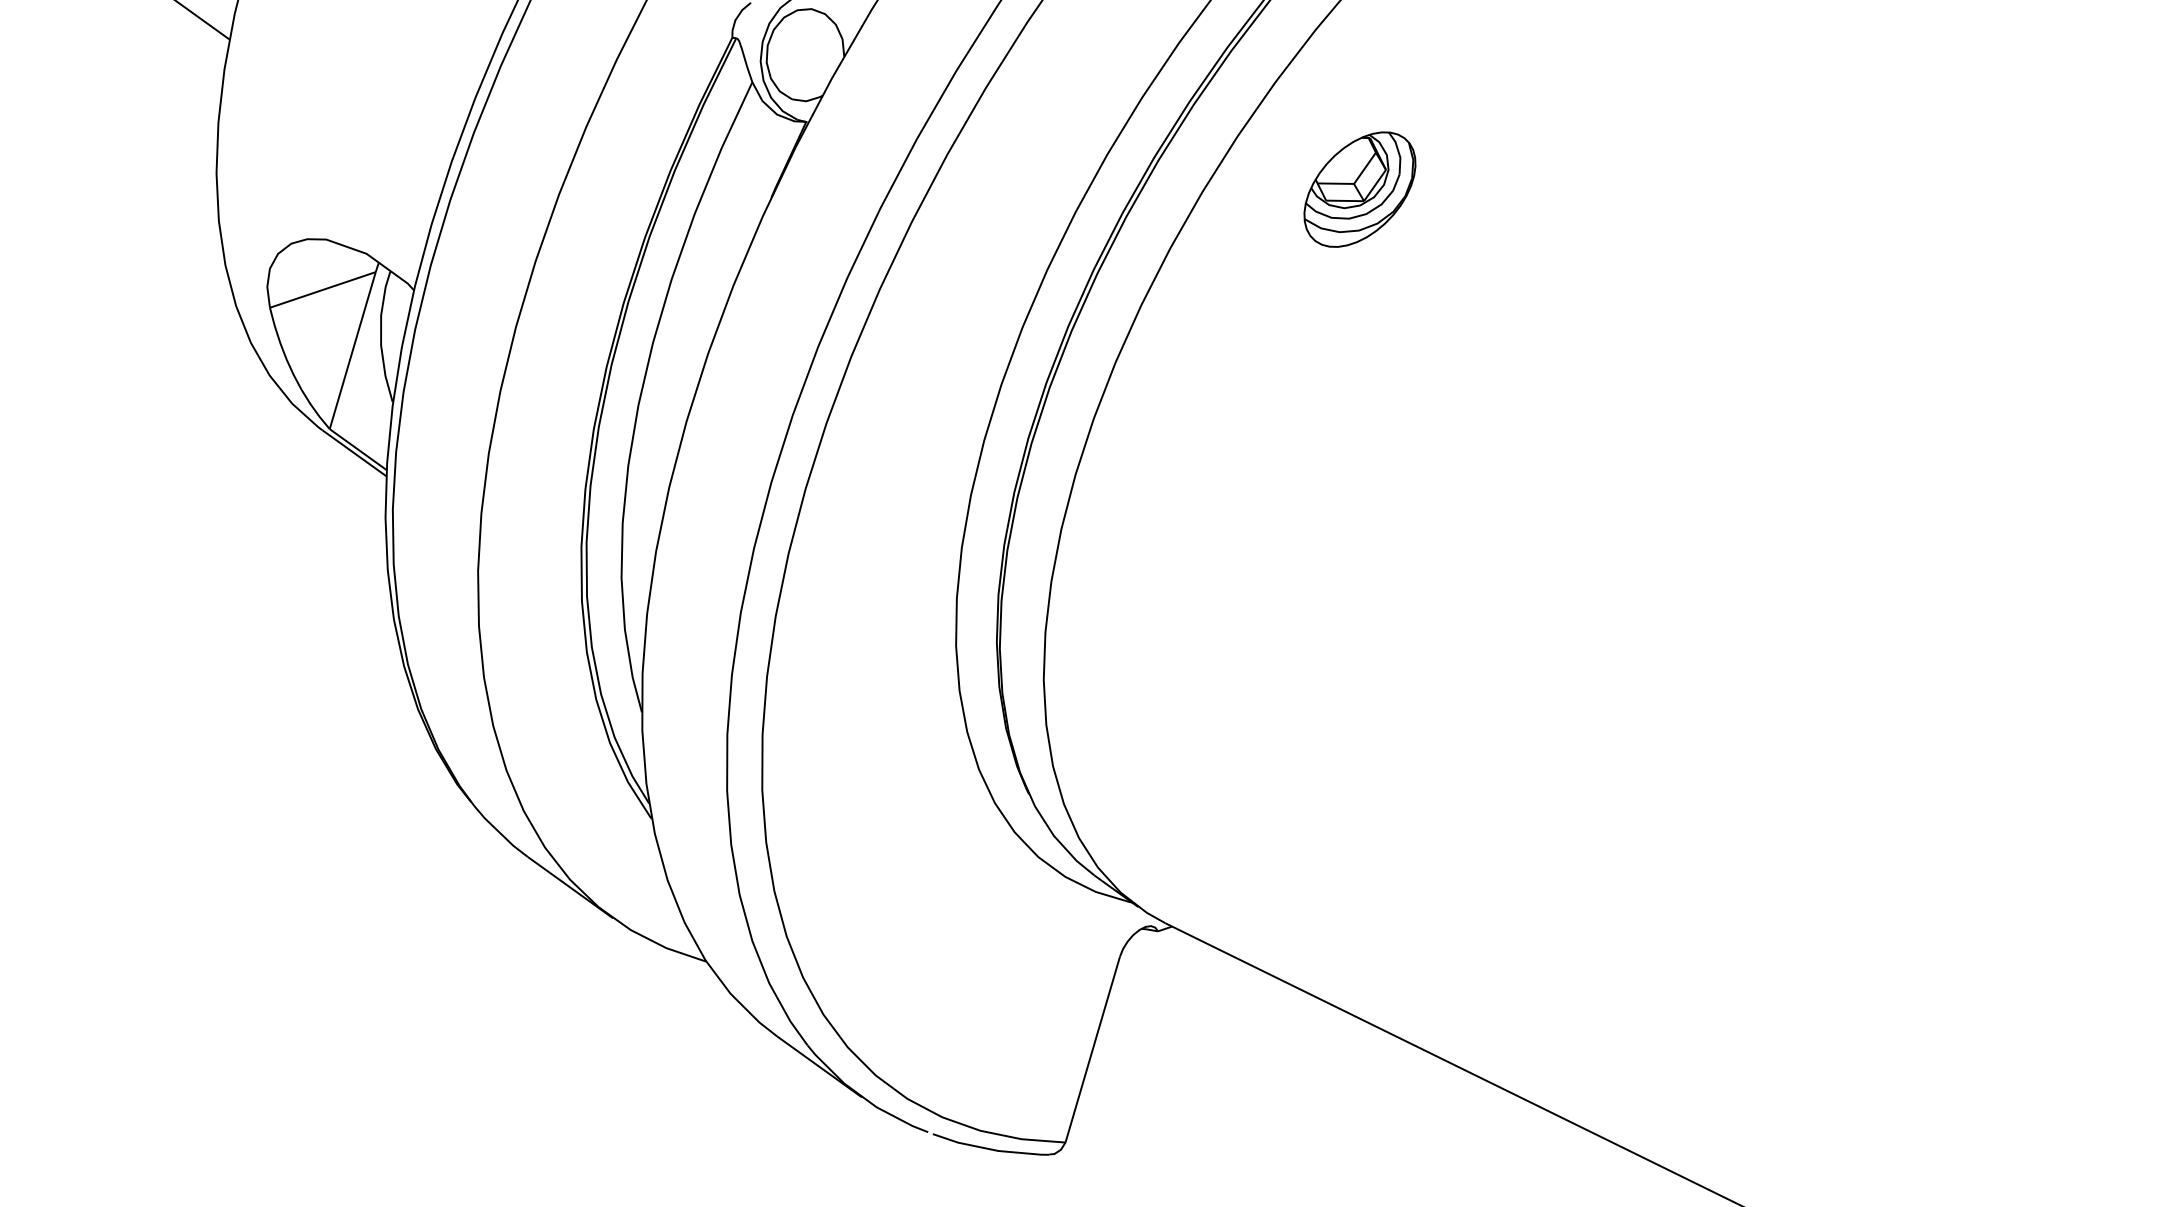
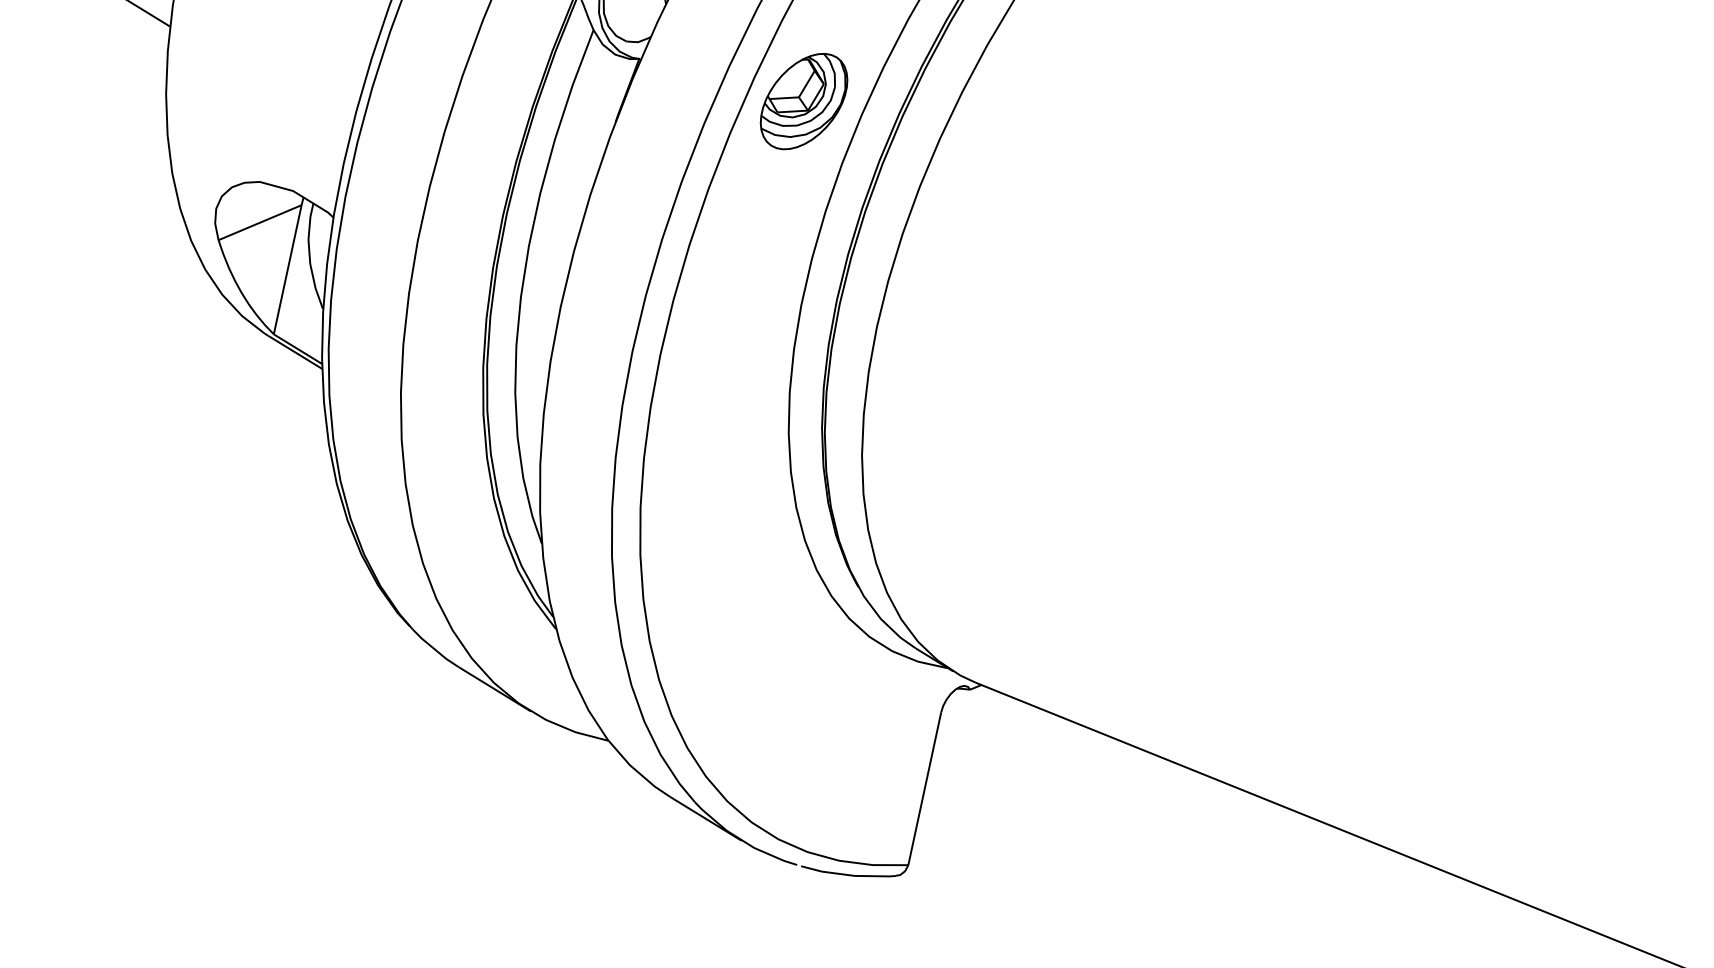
part: (1359, 189) -> (803, 101), moved

